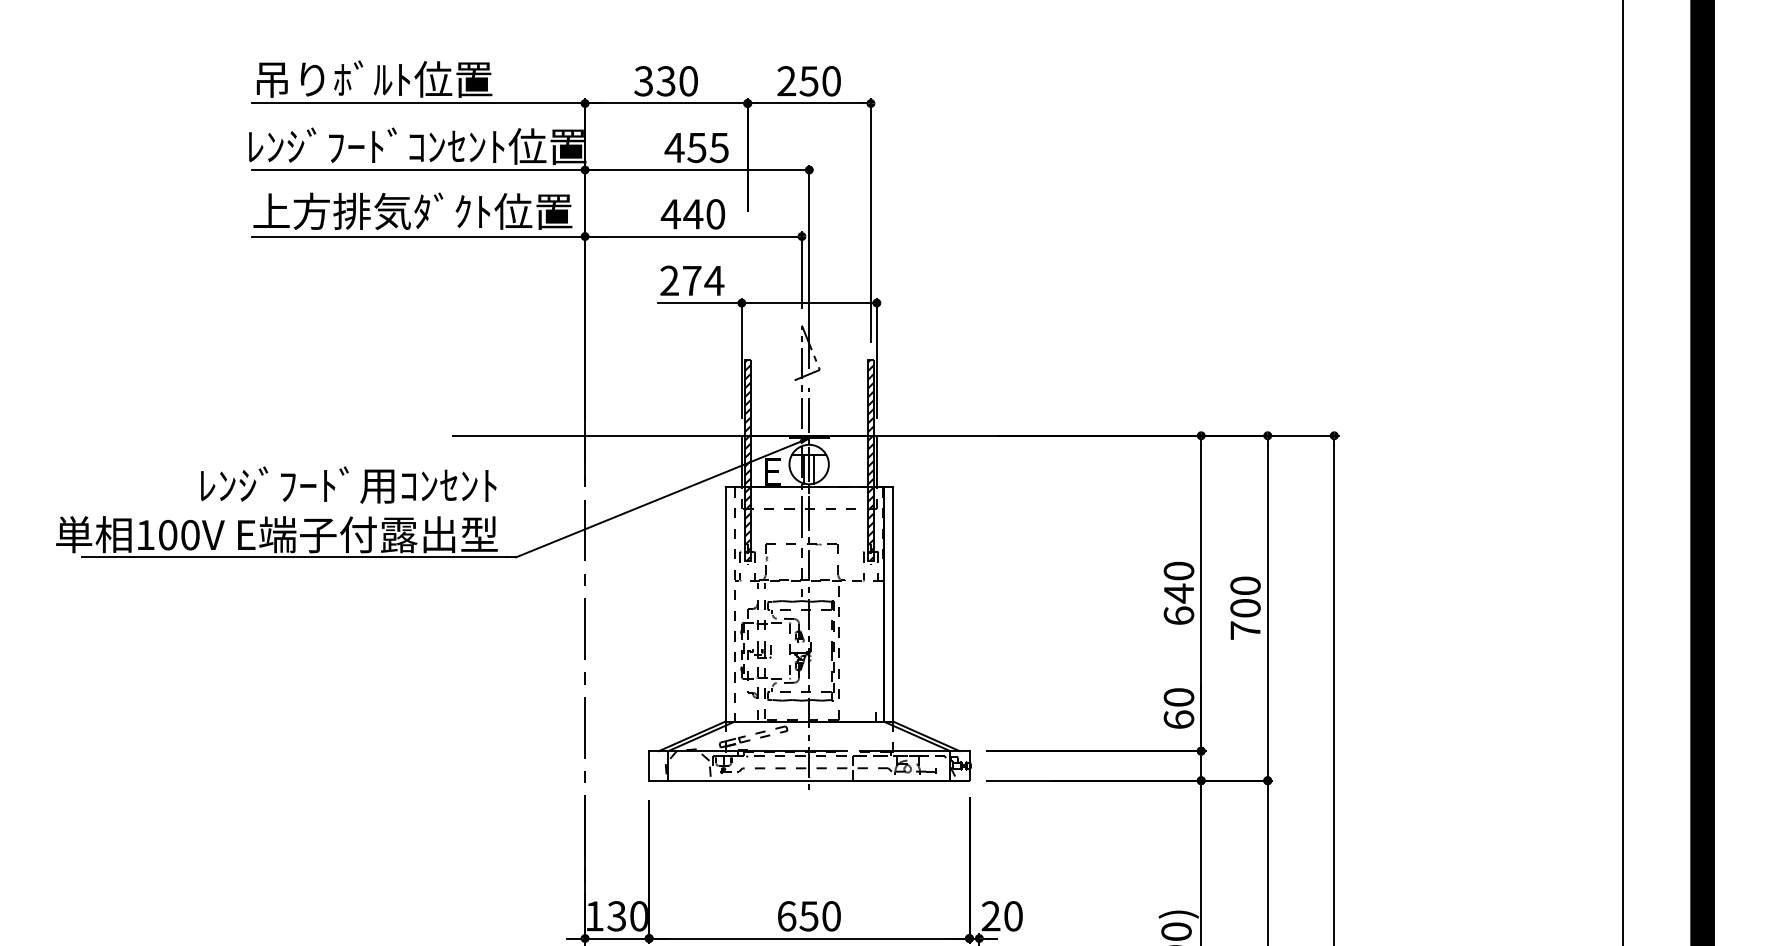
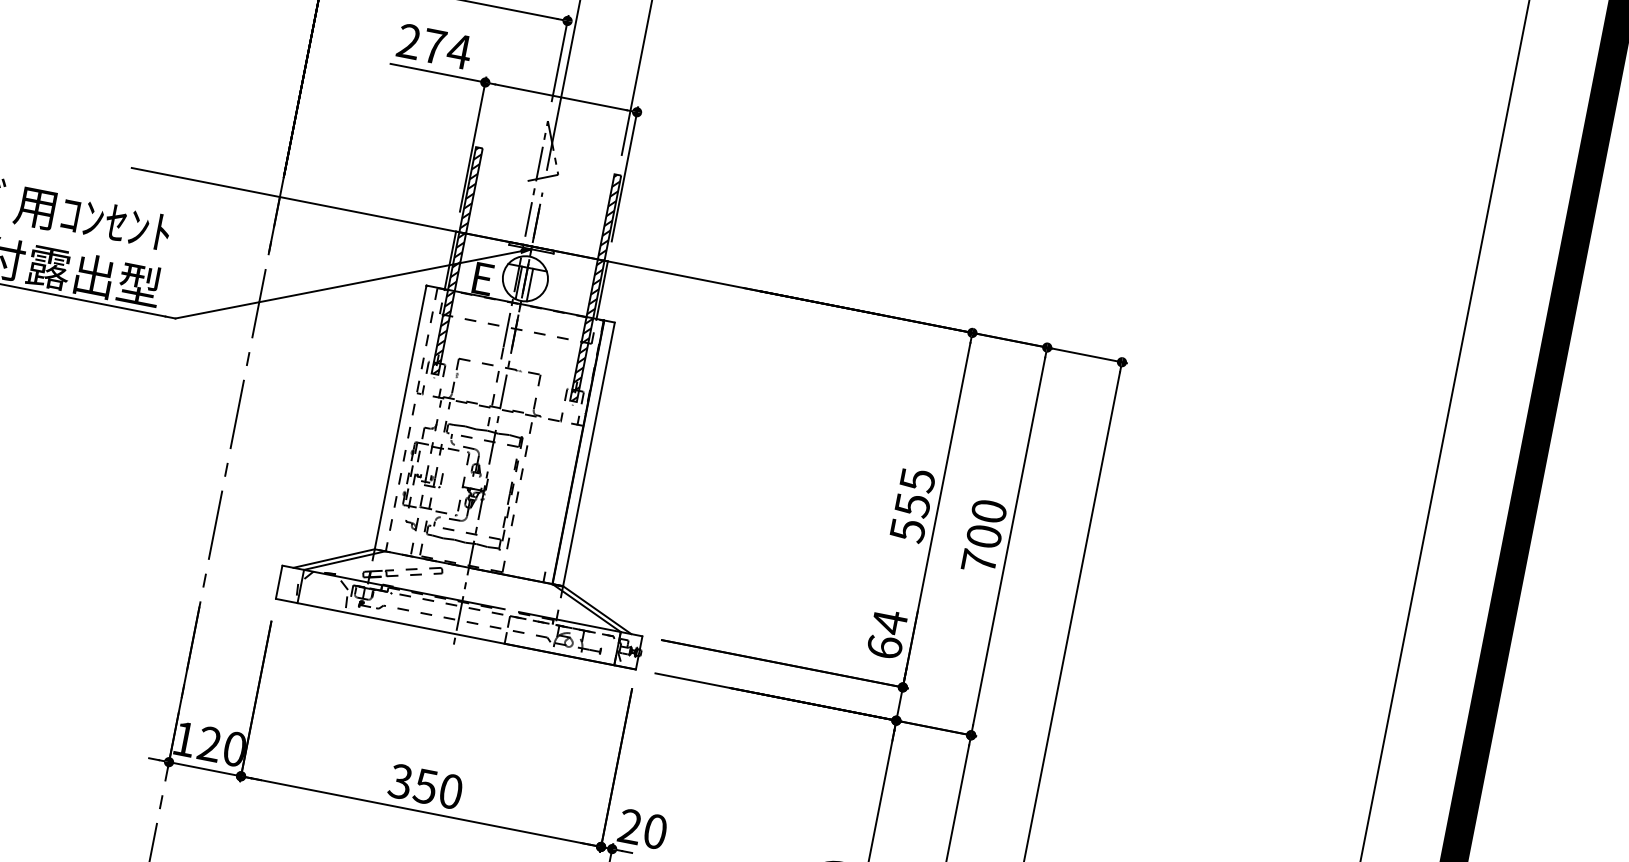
text: (1178, 593) -> (912, 505), 640 -> 555
text: (1178, 697) -> (889, 622), 60 -> 64
text: (616, 916) -> (209, 744), 130 -> 120
text: (786, 916) -> (400, 781), 650 -> 350

